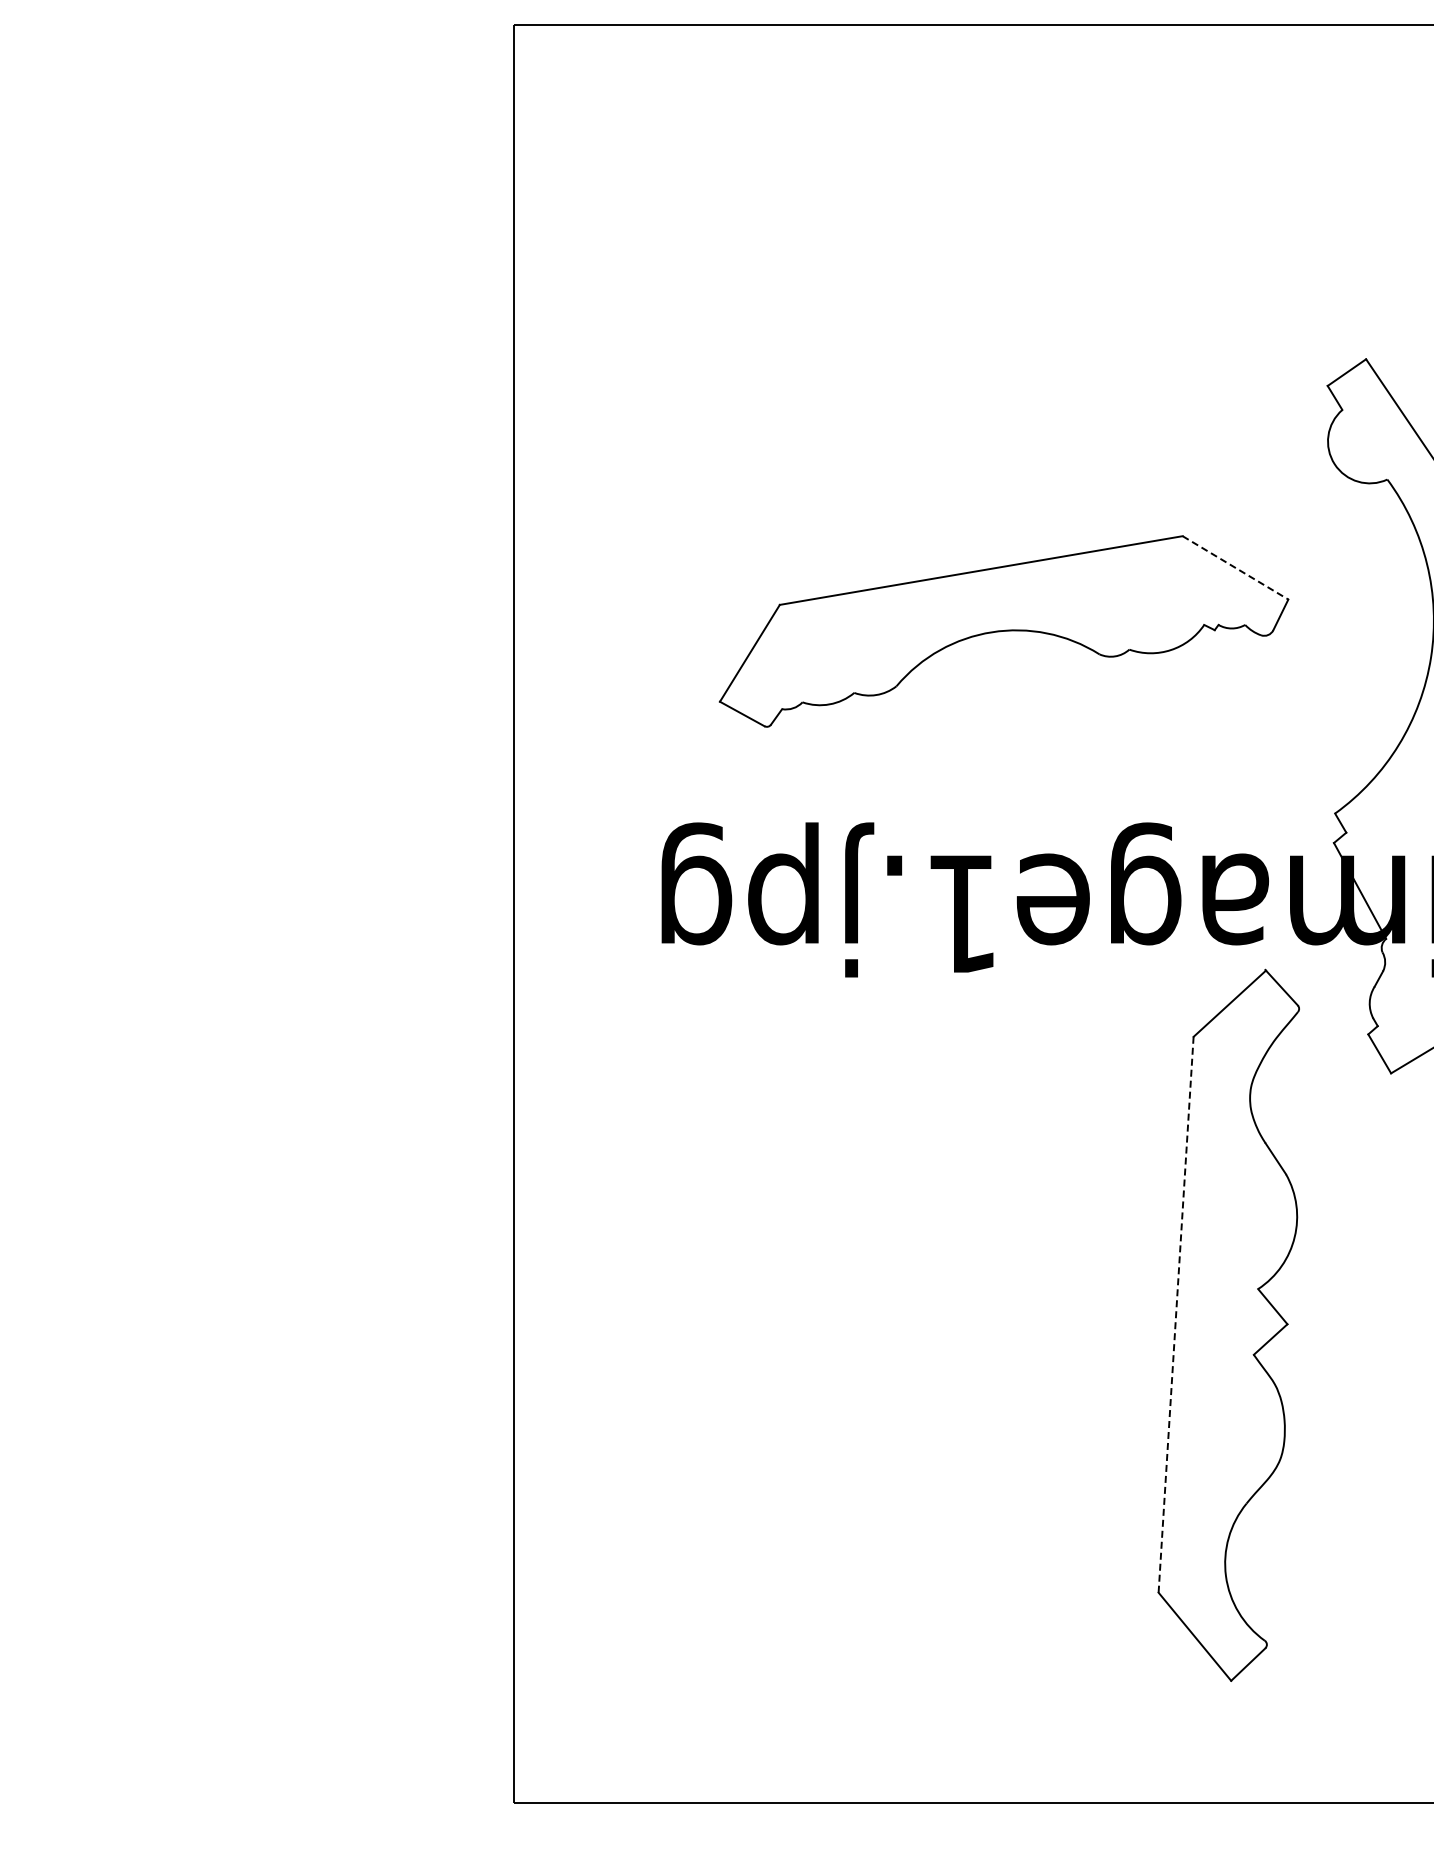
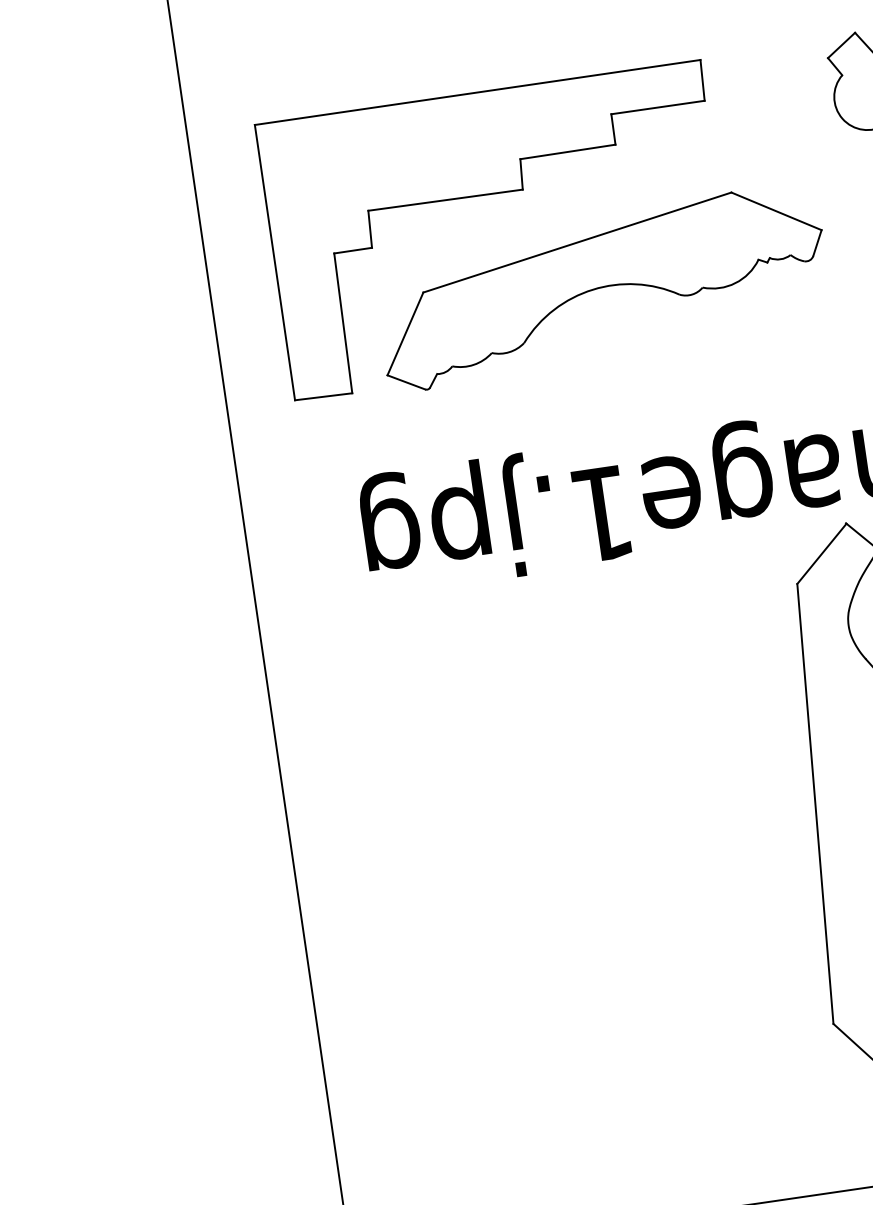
part: (884, 495) -> (492, 194), added
line: (1235, 567) -> (776, 211), dashed -> solid
line: (1176, 1314) -> (815, 803), dashed -> solid

